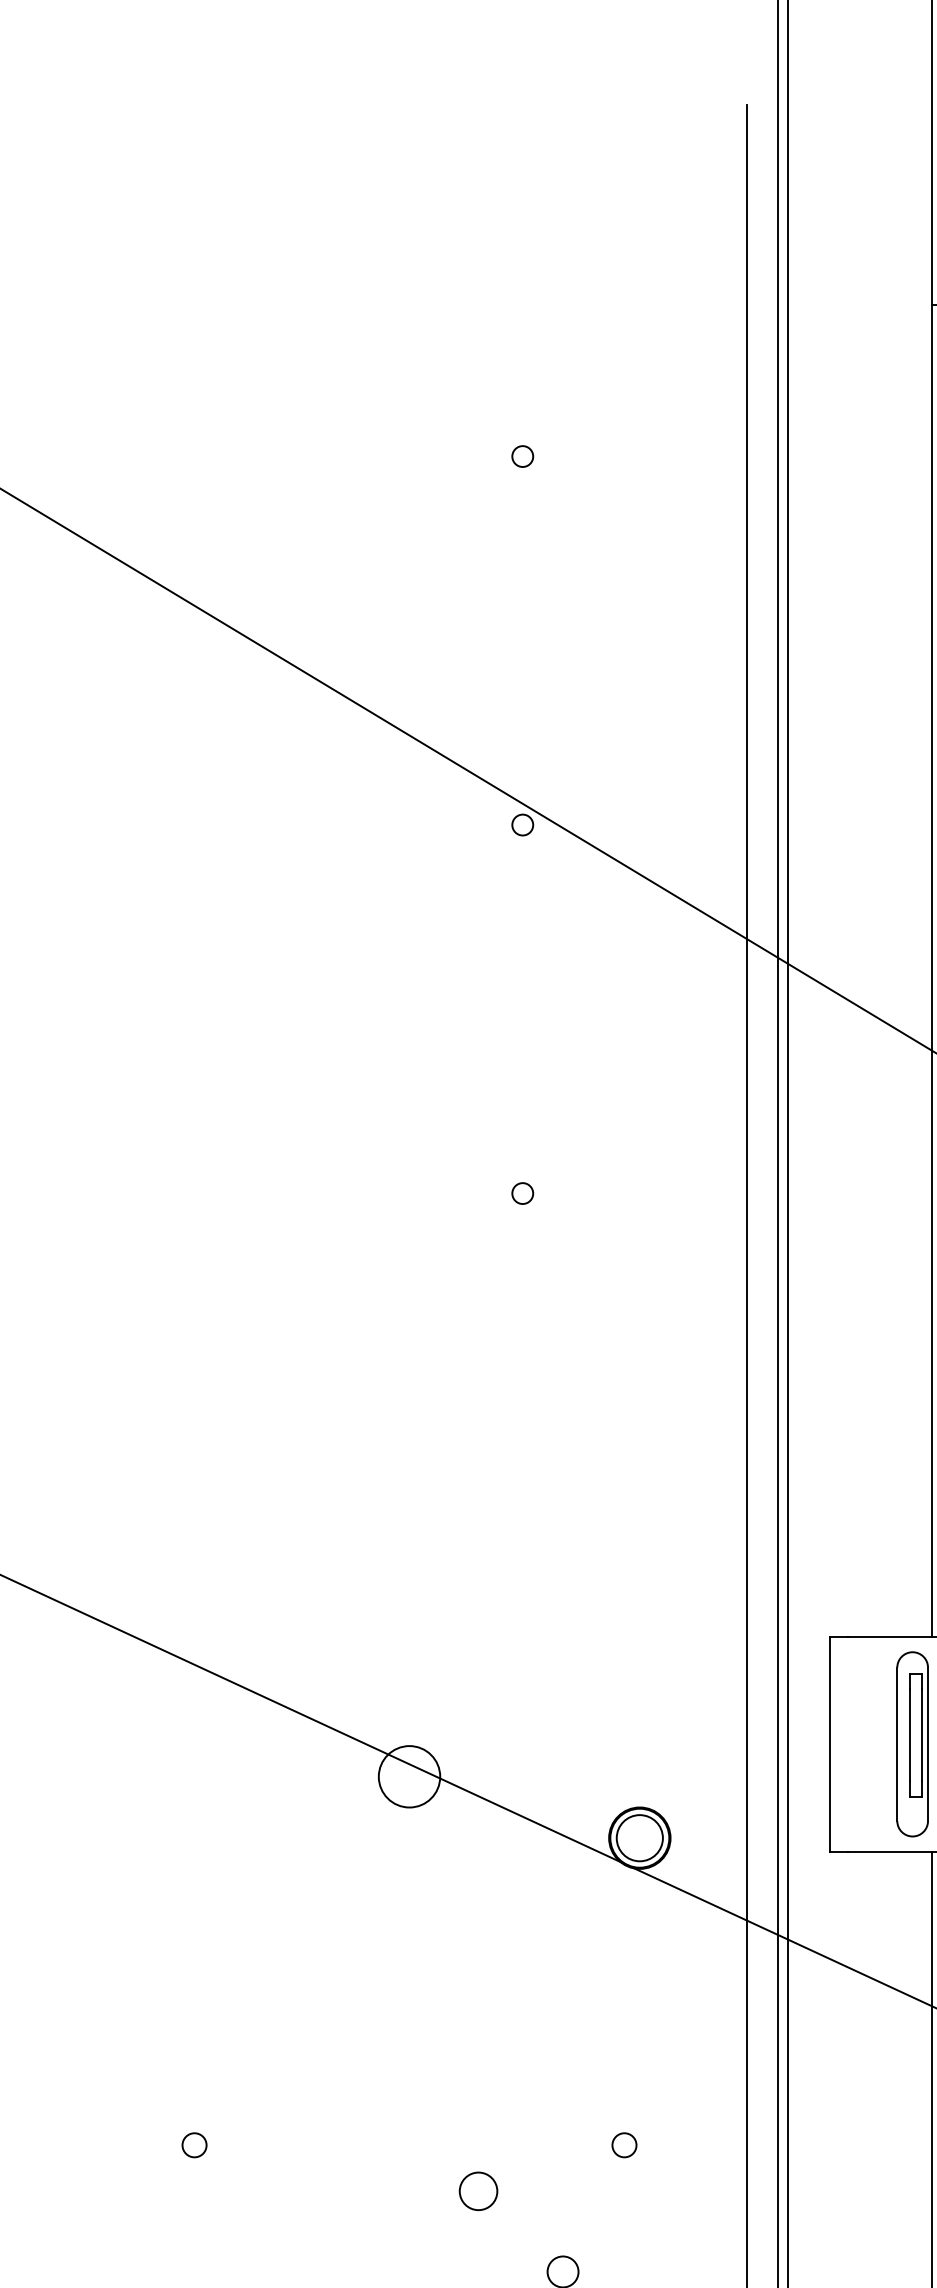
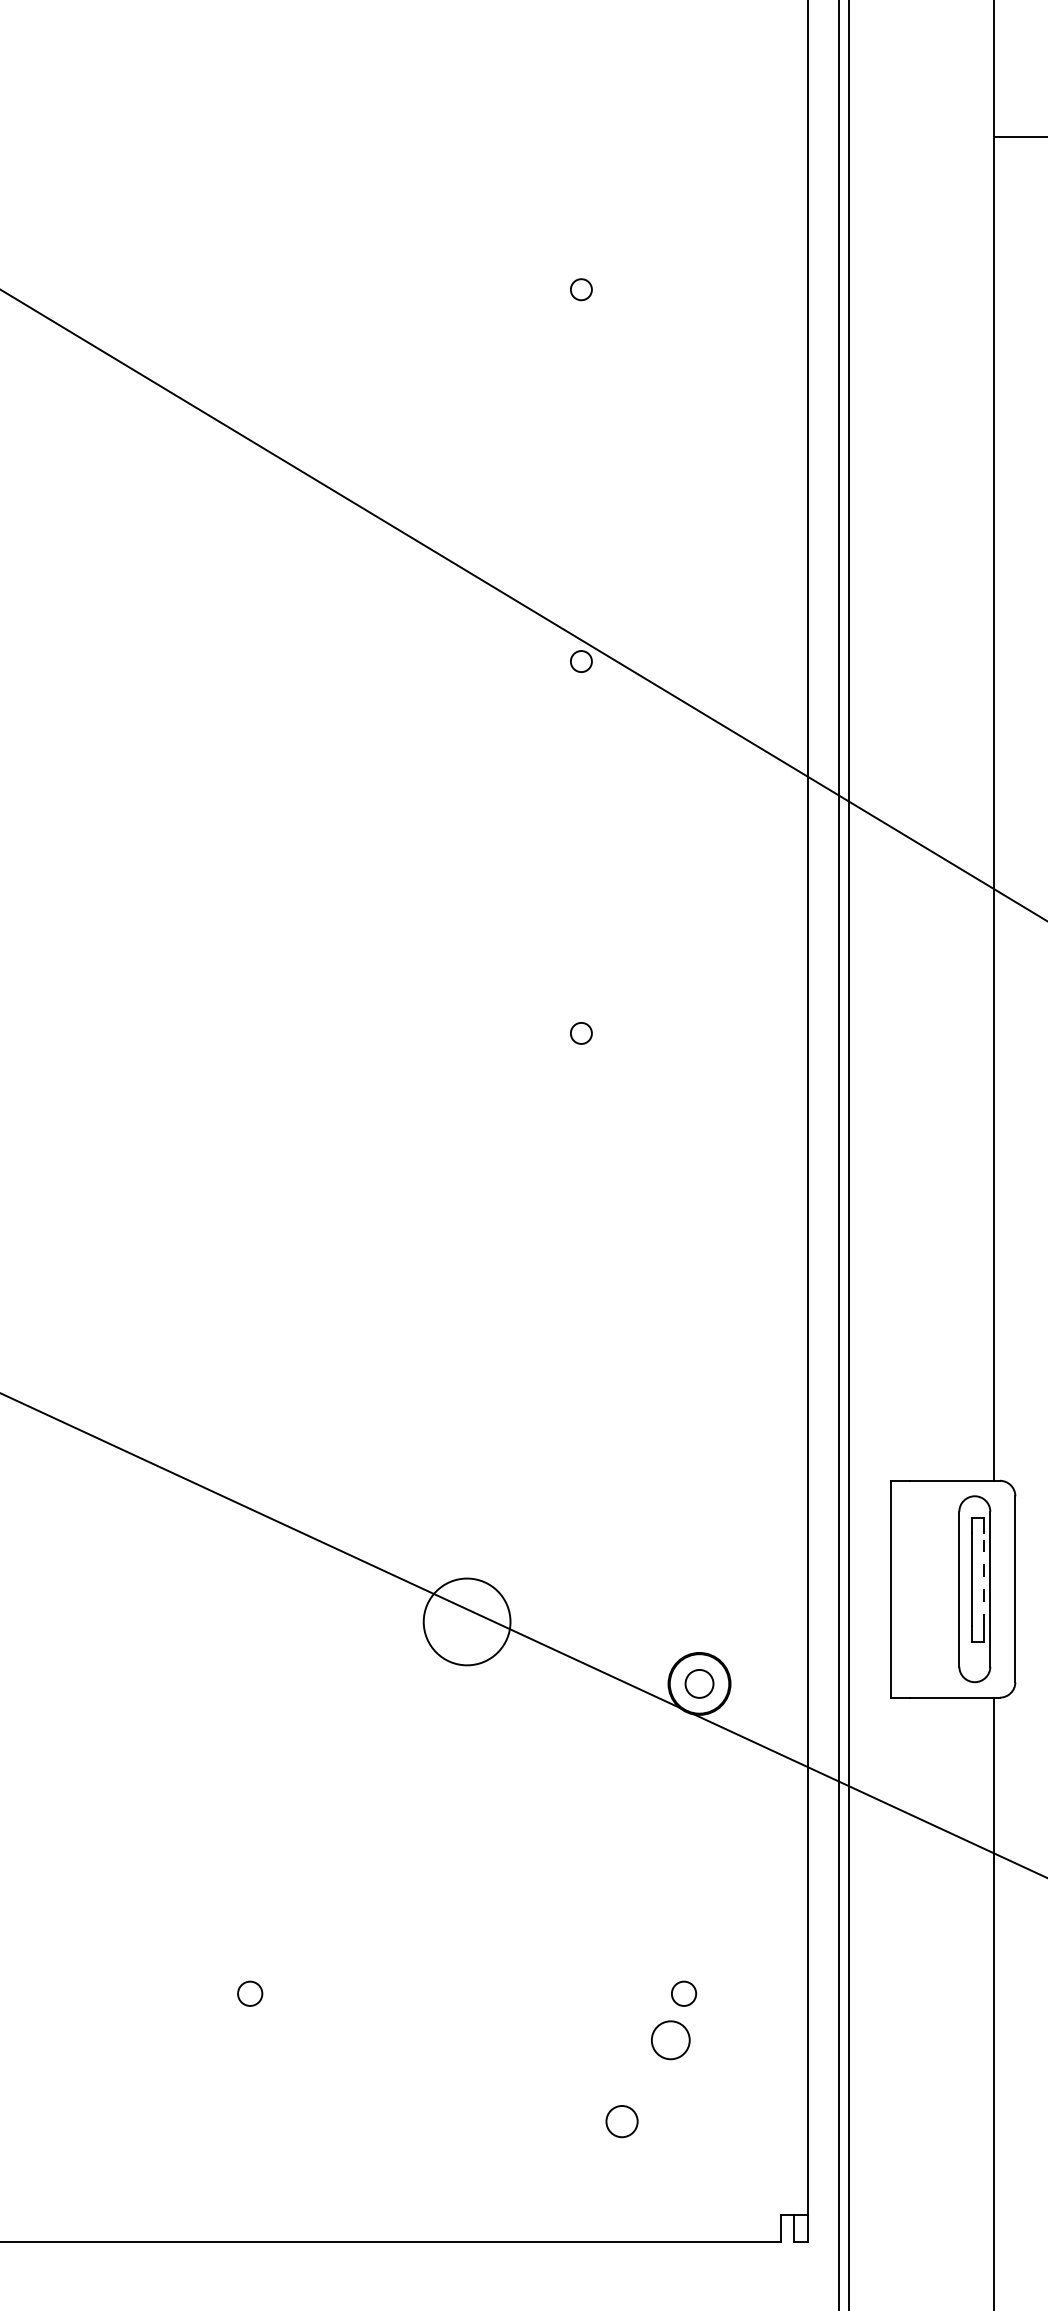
line: (922, 1734) -> (984, 1579), solid -> dashed
circle: (409, 1776) -> (467, 1621), size x1.4
circle: (639, 1837) -> (699, 1683), size x0.6
circle: (478, 2191) -> (670, 2040), moved

